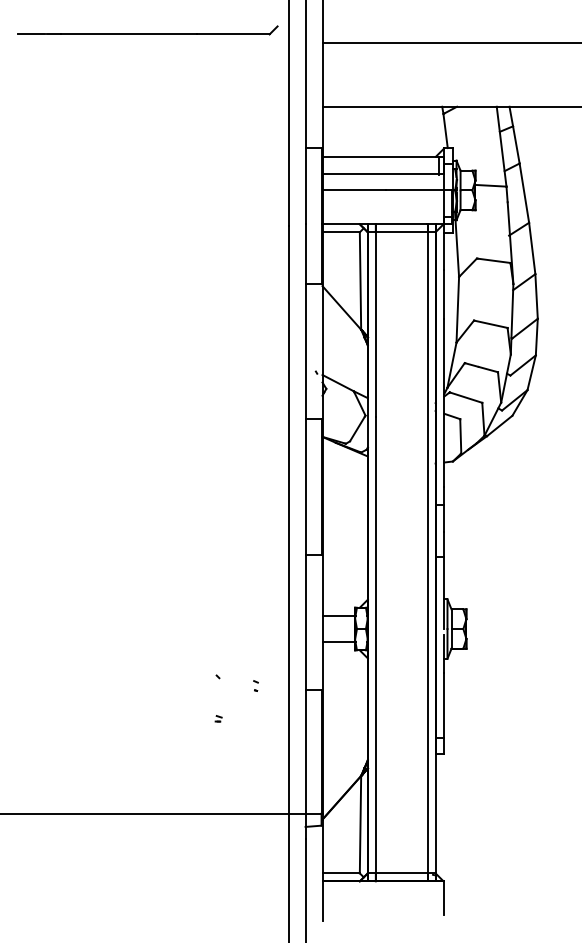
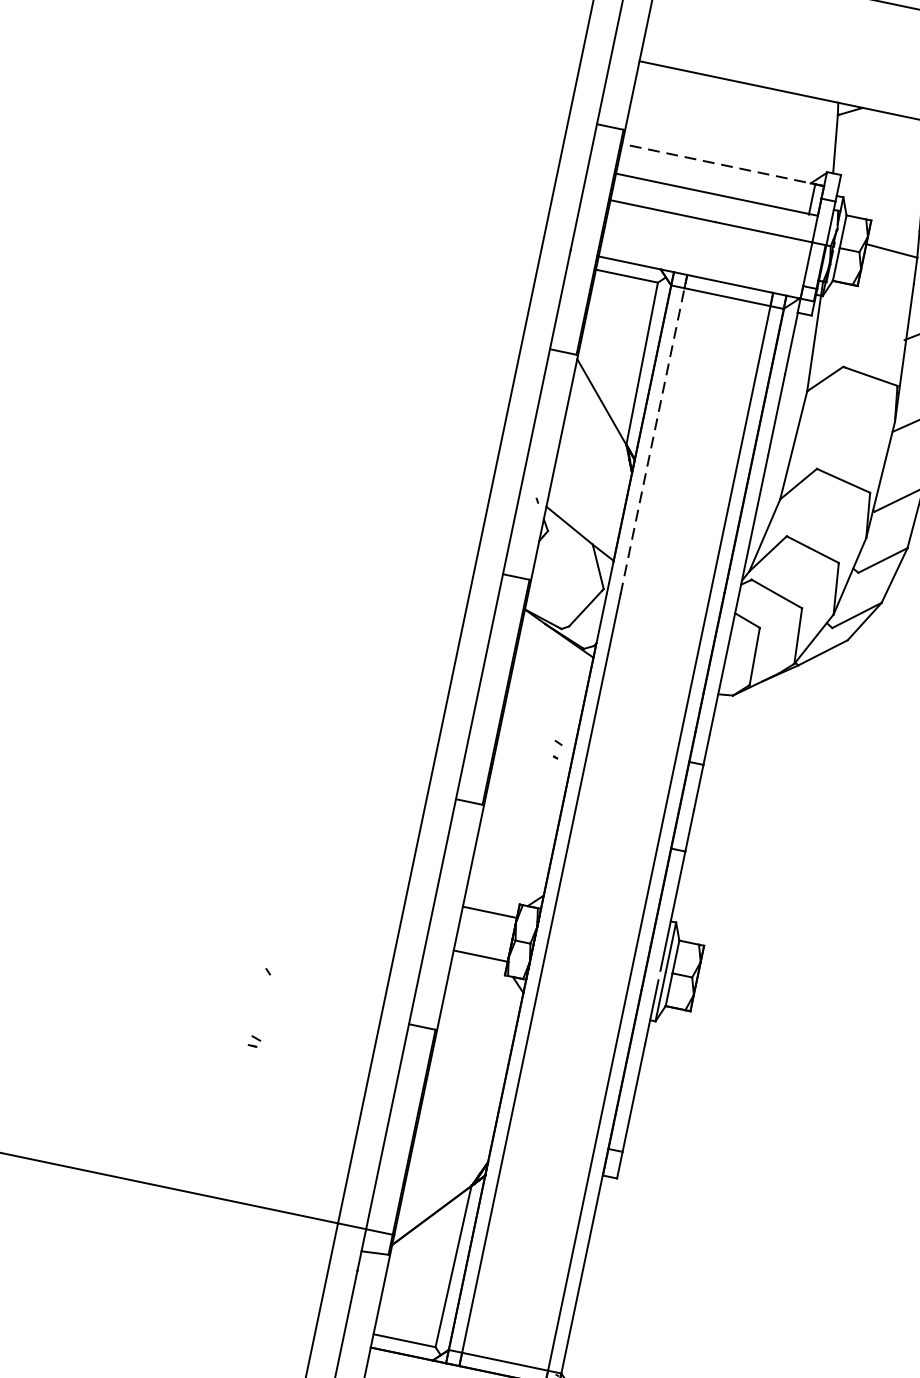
line: (383, 156) -> (723, 164), solid -> dashed
line: (375, 320) -> (653, 434), solid -> dashed
part: (255, 685) -> (556, 748), moved

